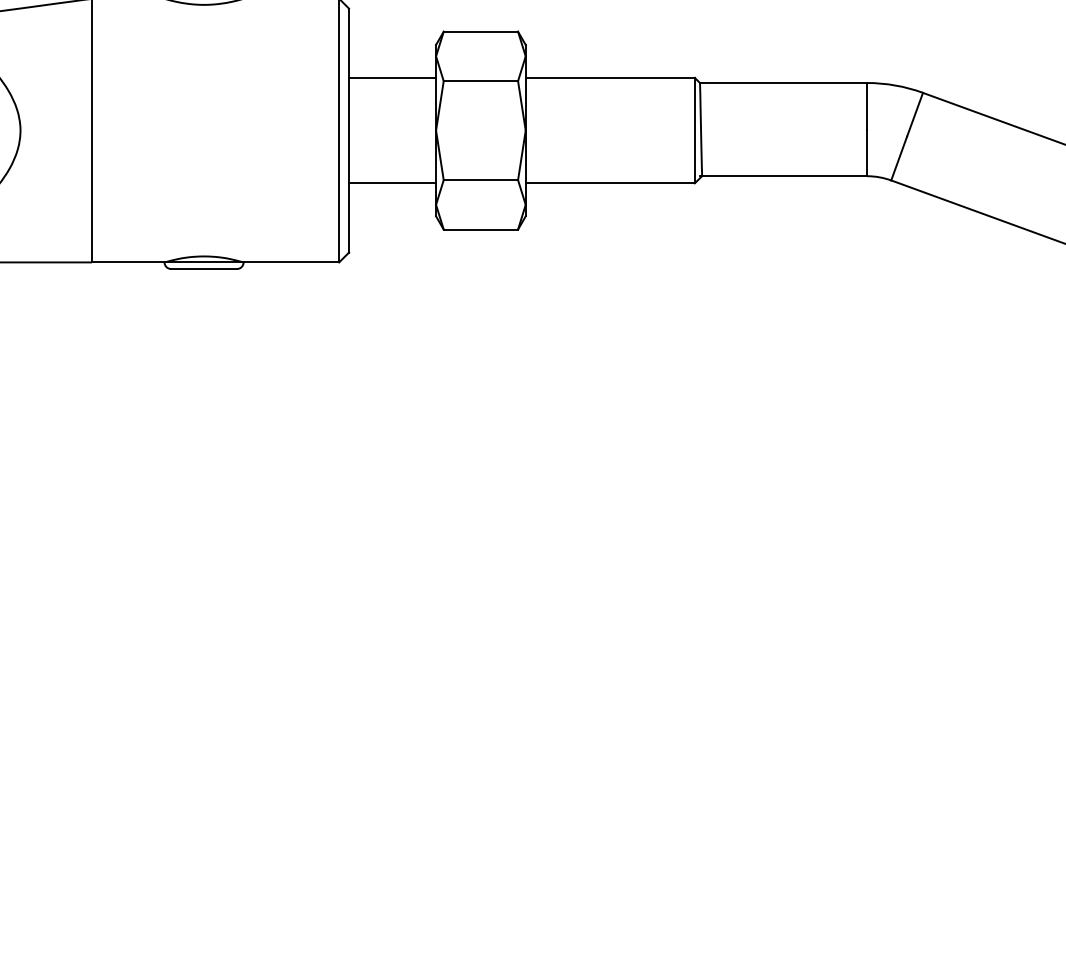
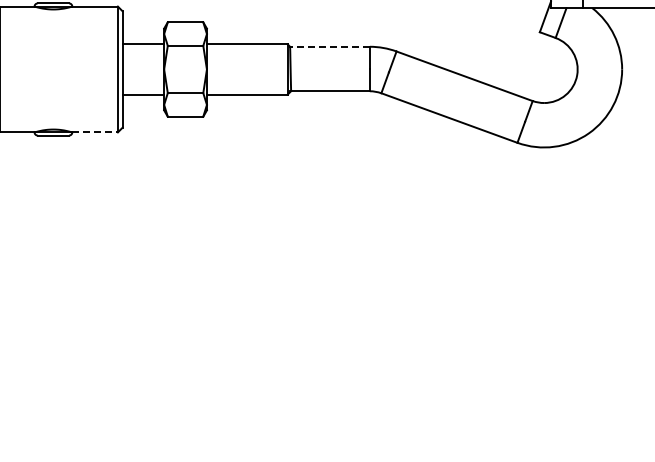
line: (784, 82) -> (330, 46), solid -> dashed
line: (292, 262) -> (95, 132), solid -> dashed

